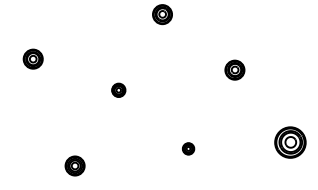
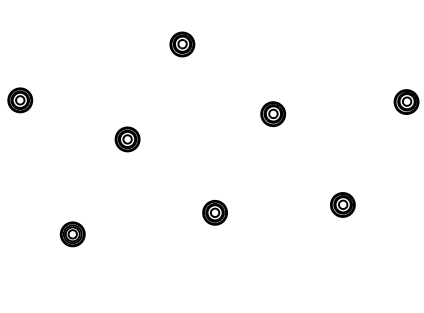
part: (118, 90) -> (127, 139), size x1.43
part: (290, 142) -> (342, 204), size x0.62
part: (188, 148) -> (214, 212), size x1.67

